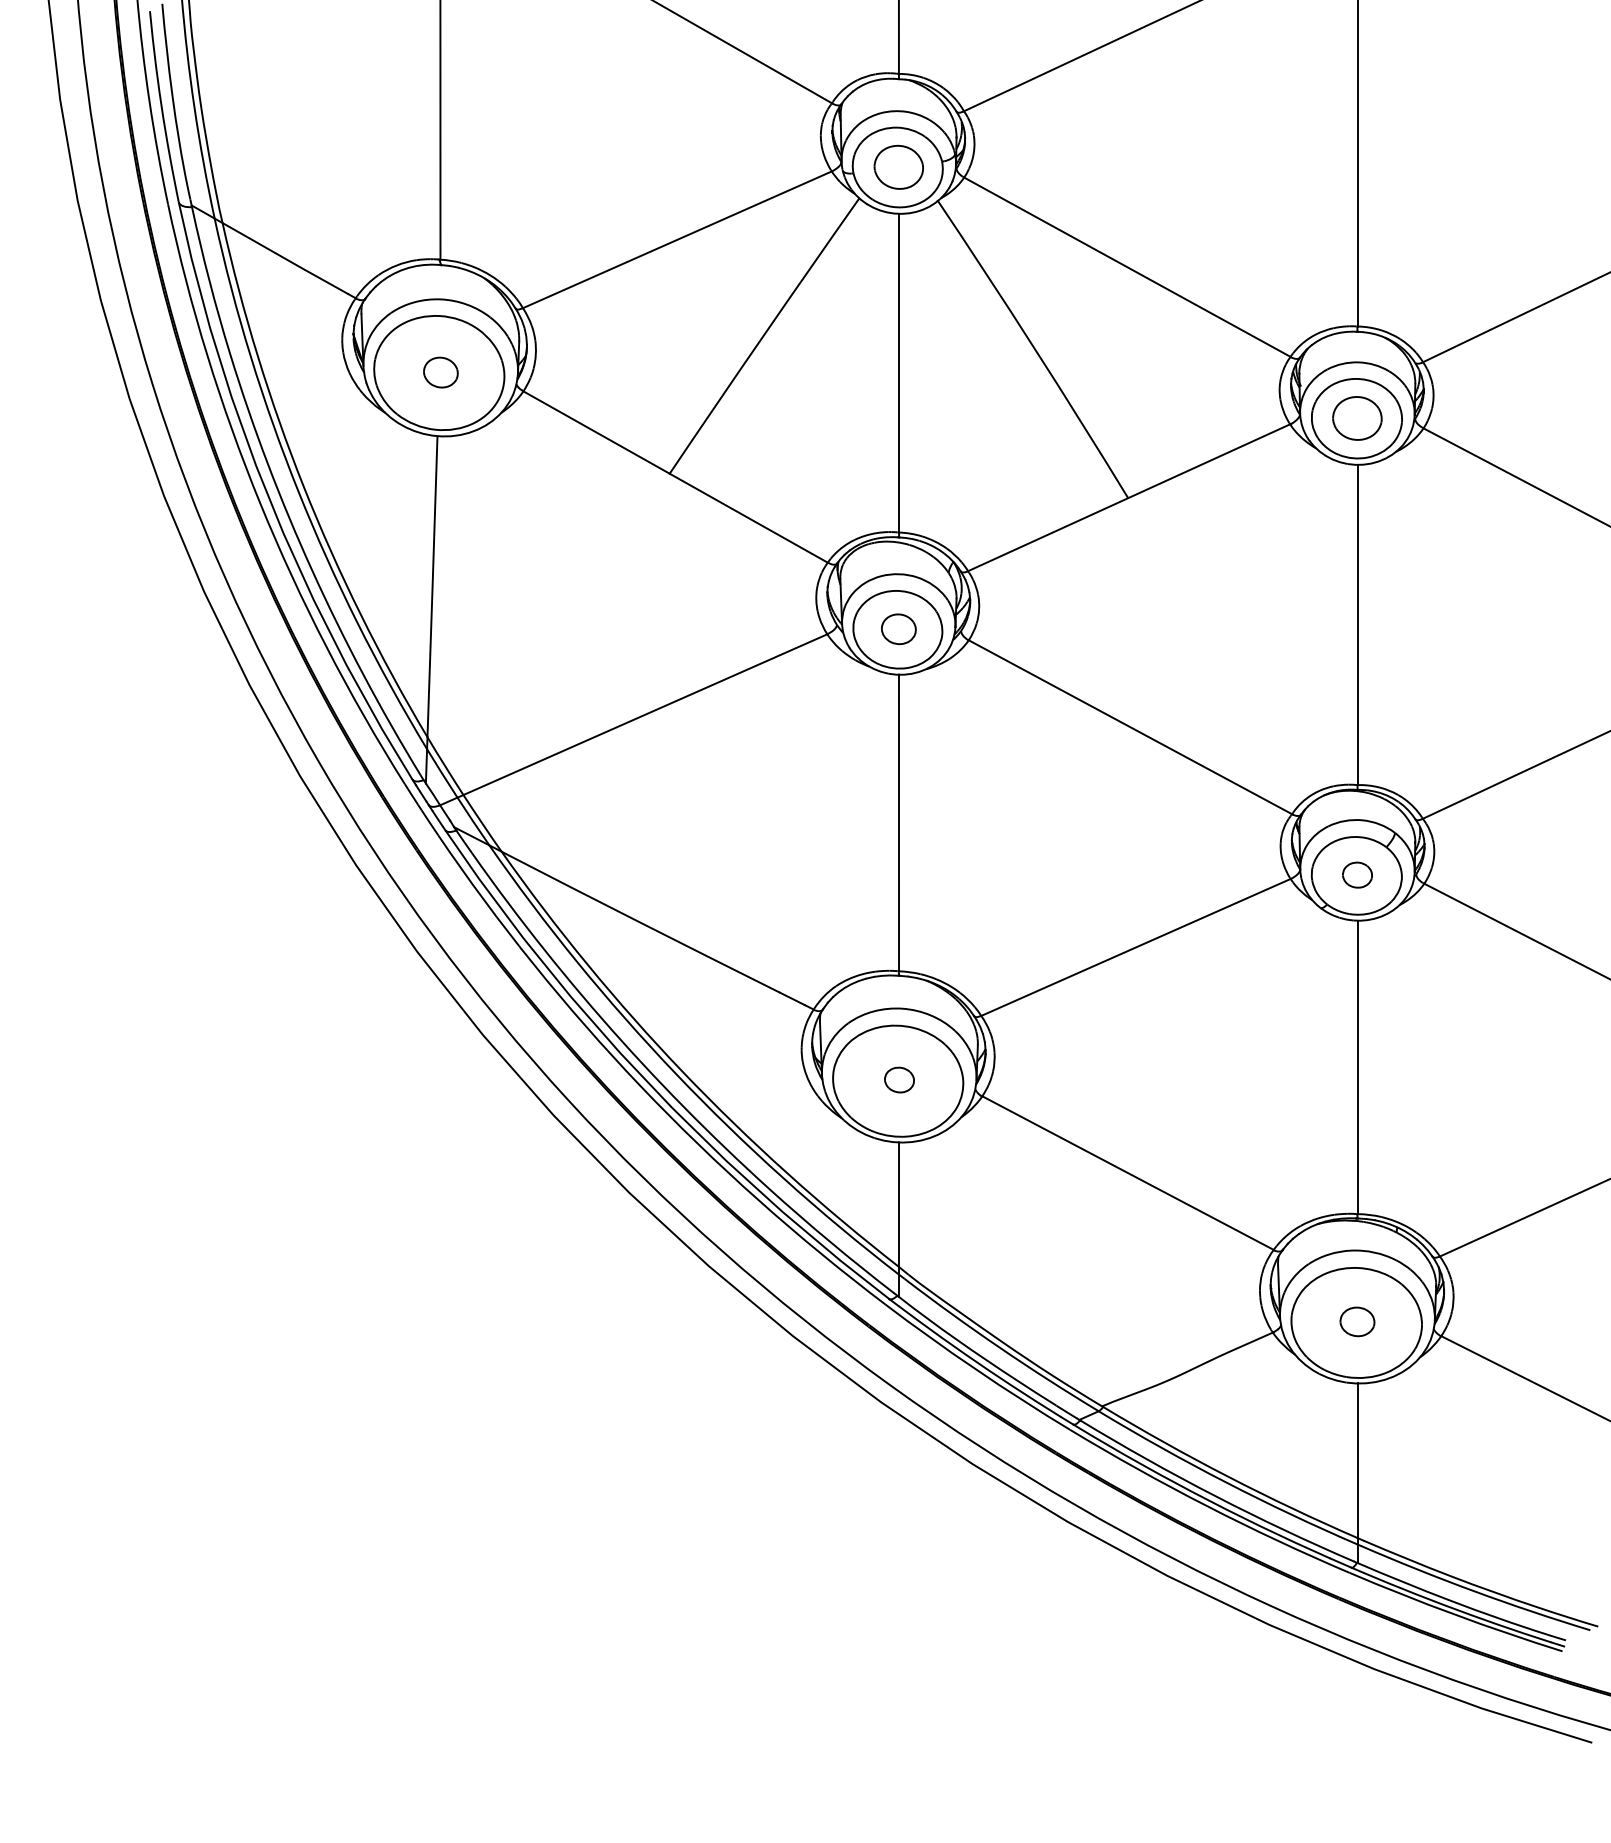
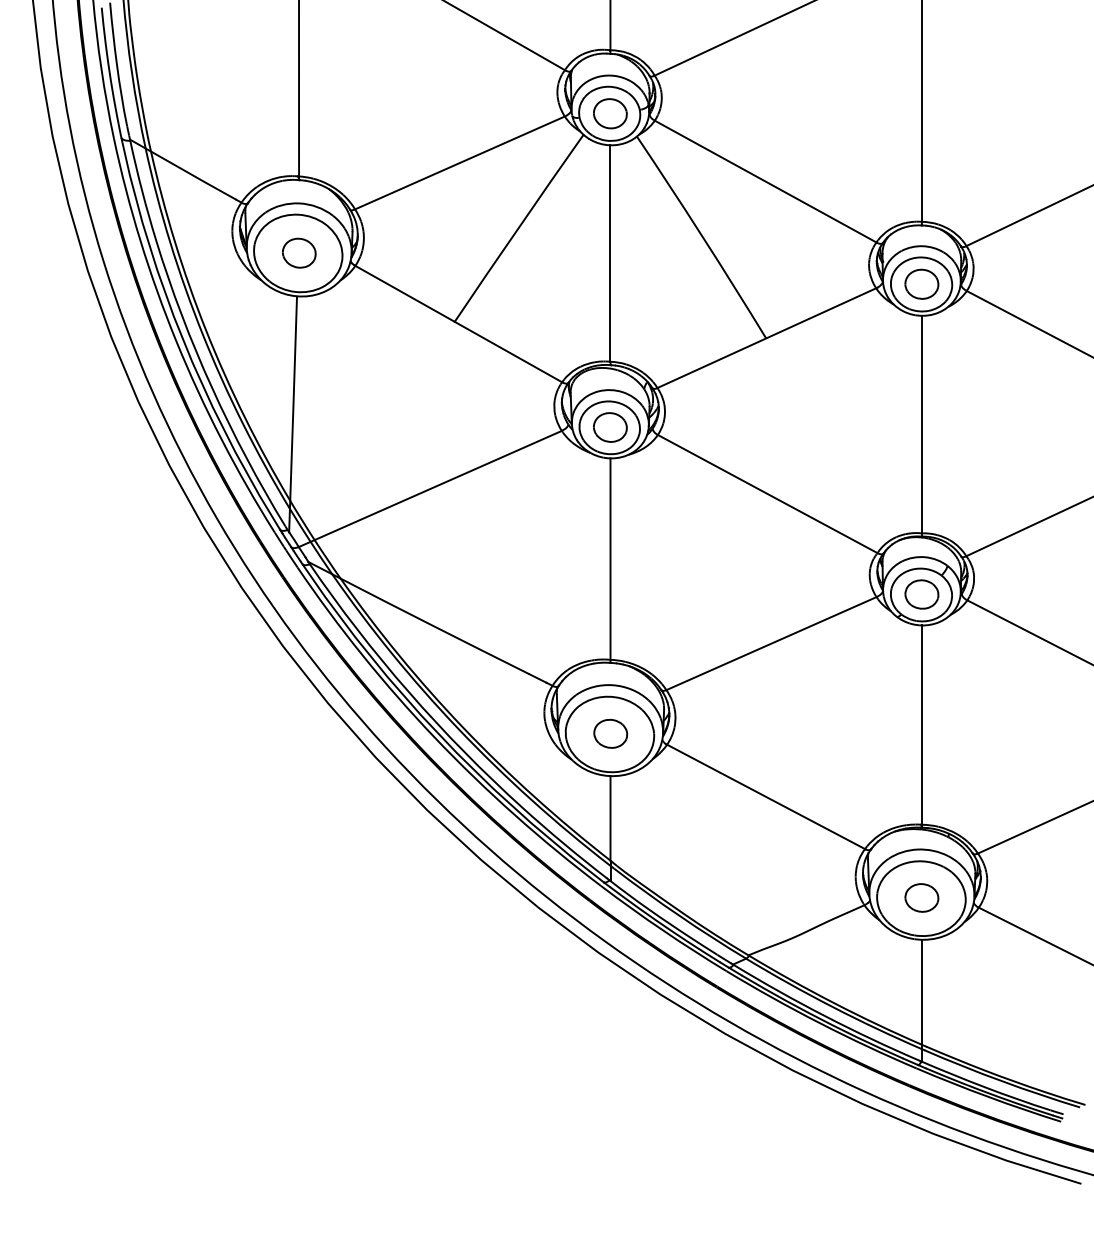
part: (441, 371) -> (299, 252), size x1.43
part: (898, 629) -> (610, 427), size x1.43
part: (1356, 875) -> (921, 594), size x1.67
part: (898, 1079) -> (610, 733), size x1.67
part: (1356, 1321) -> (921, 897), size x1.43

